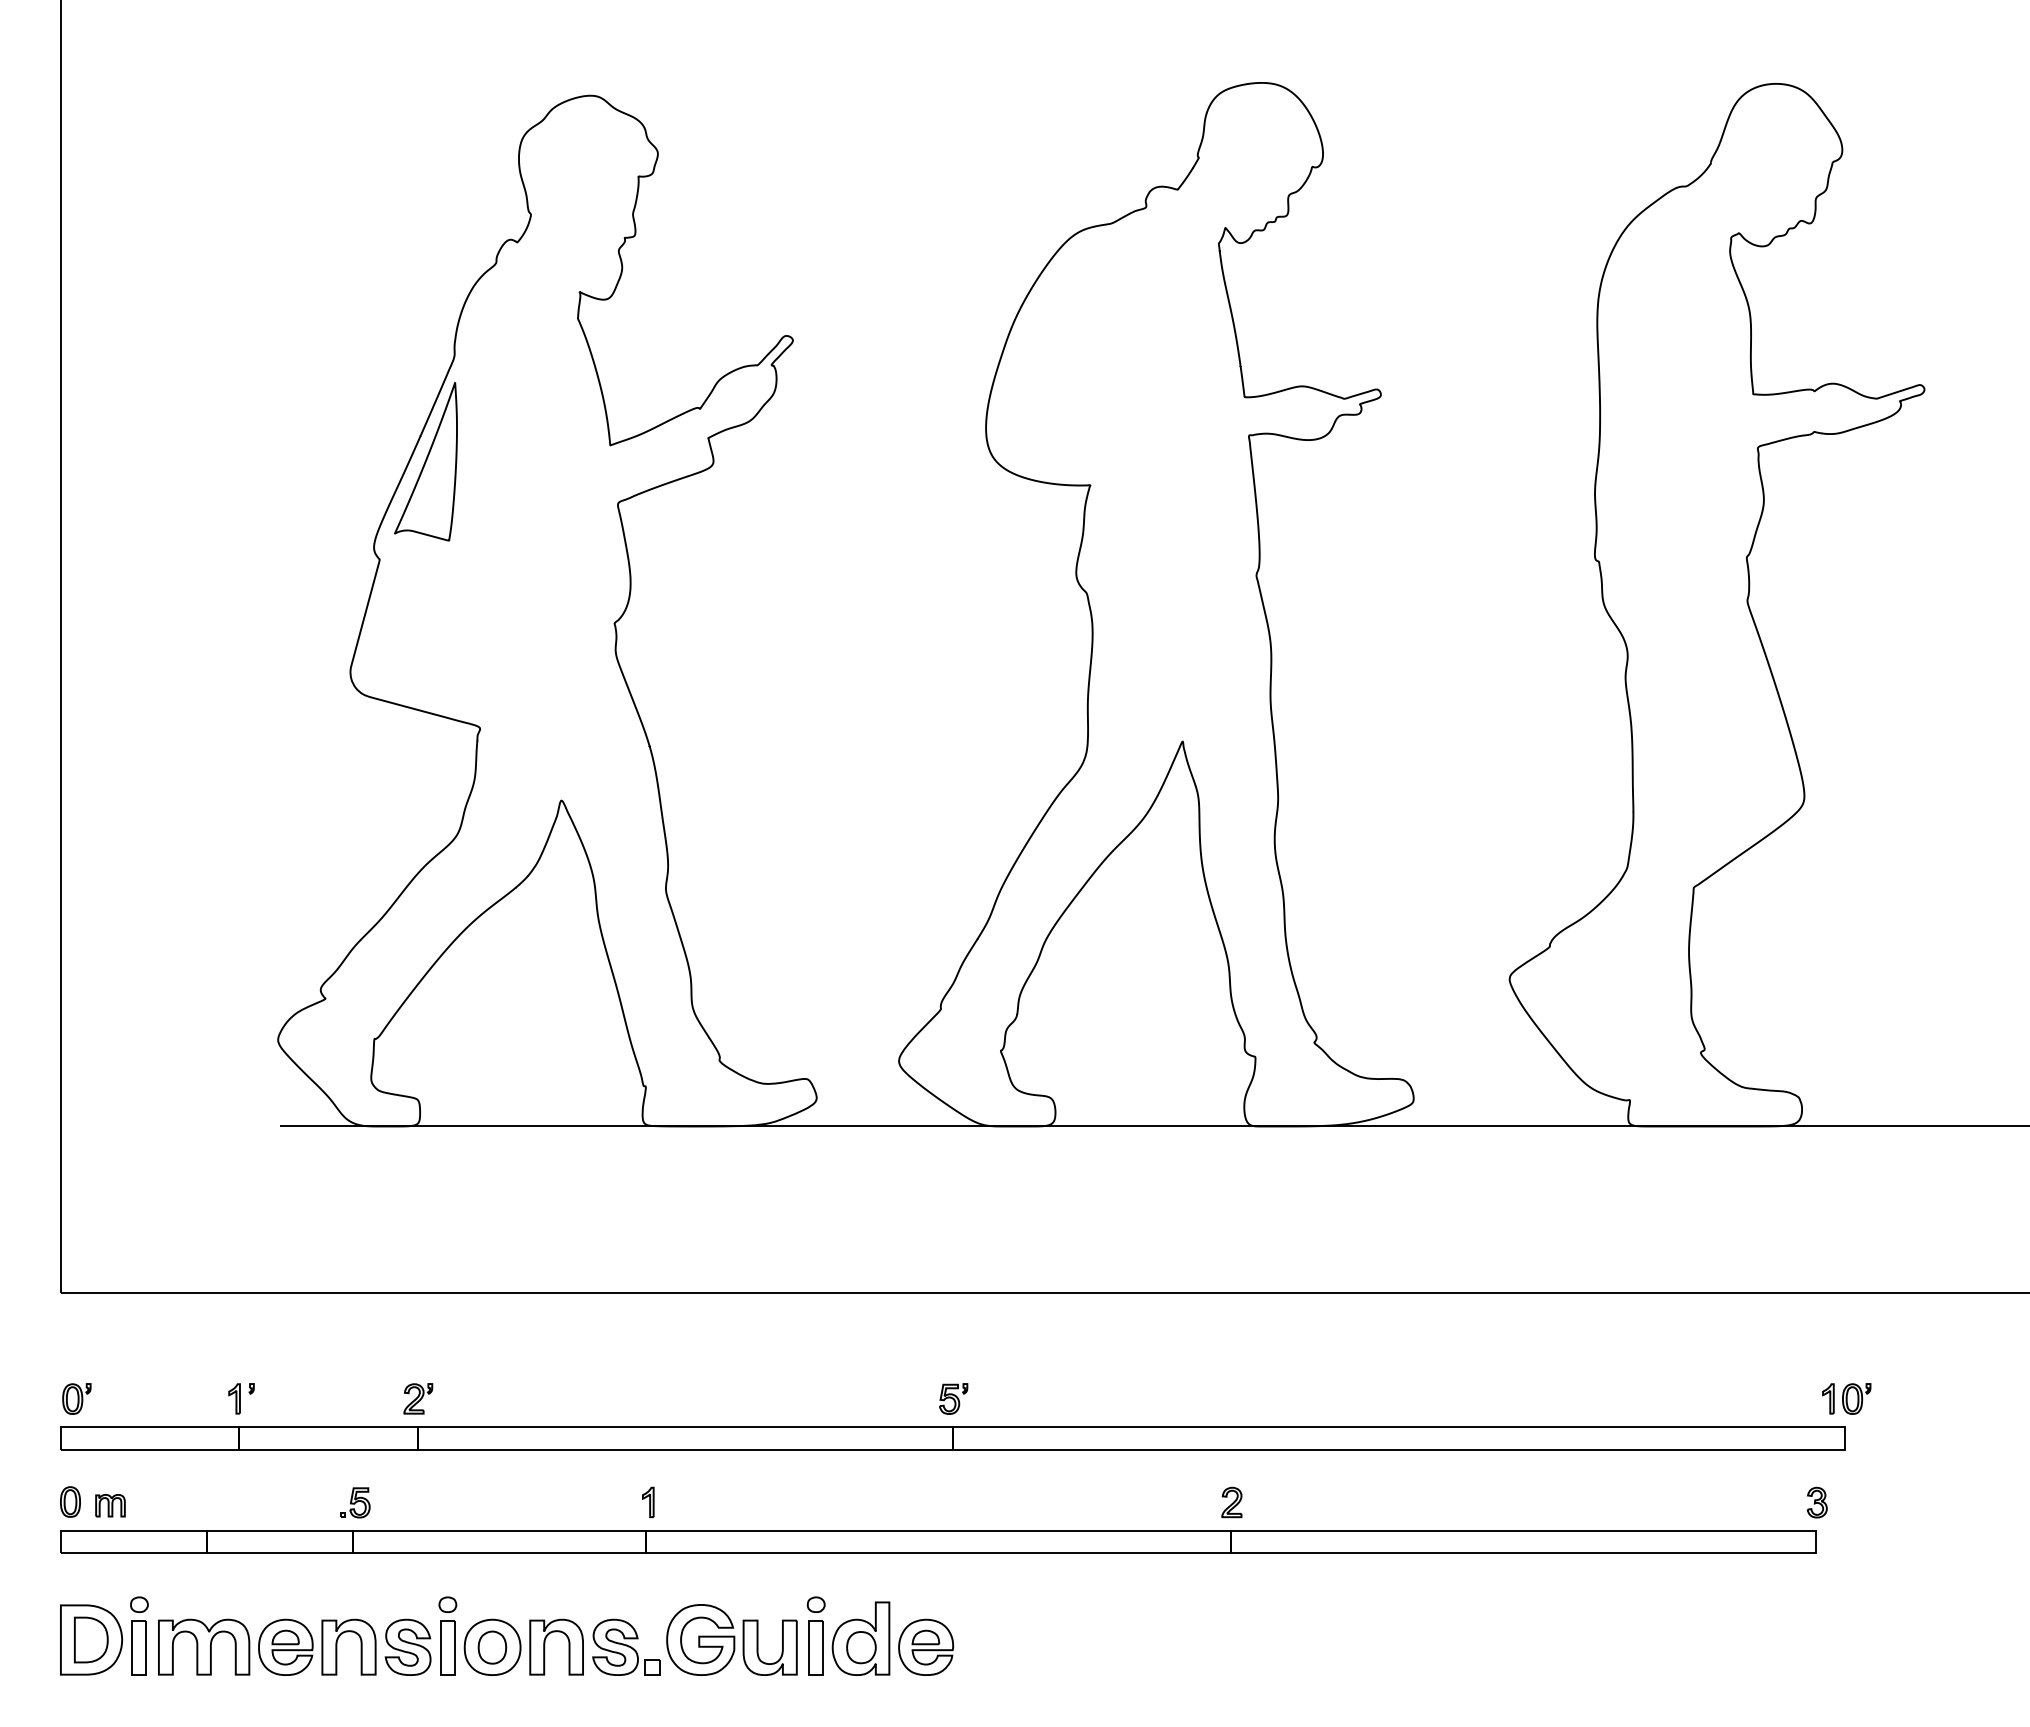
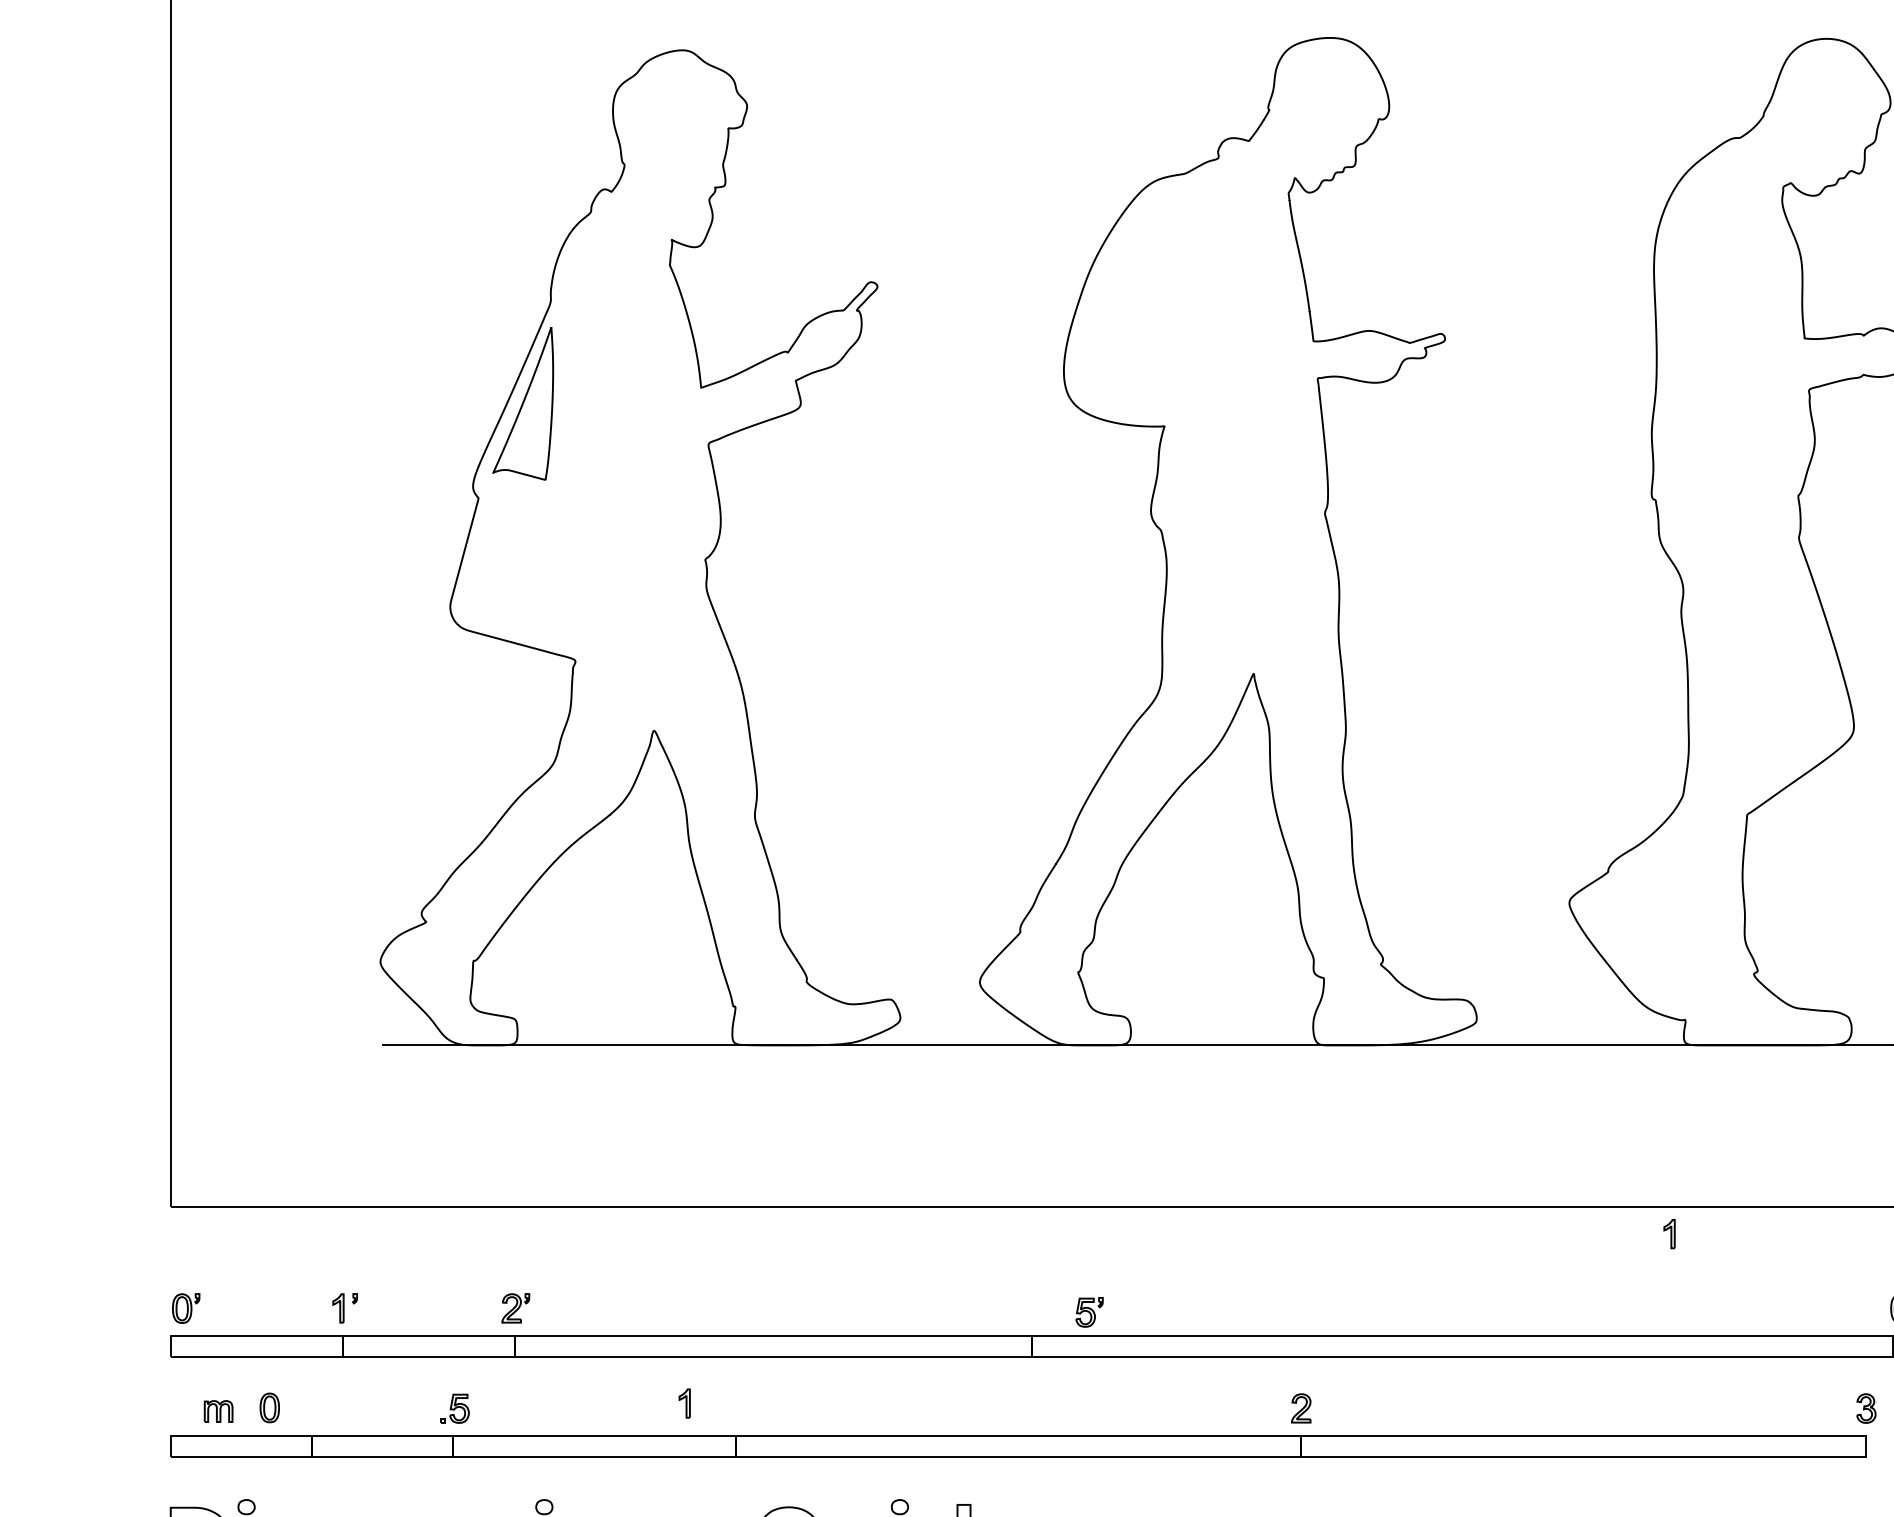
part: (953, 1398) -> (1089, 1311), moved
part: (1828, 1398) -> (1669, 1233), moved
part: (70, 1501) -> (269, 1407), moved
part: (648, 1502) -> (684, 1403), moved

